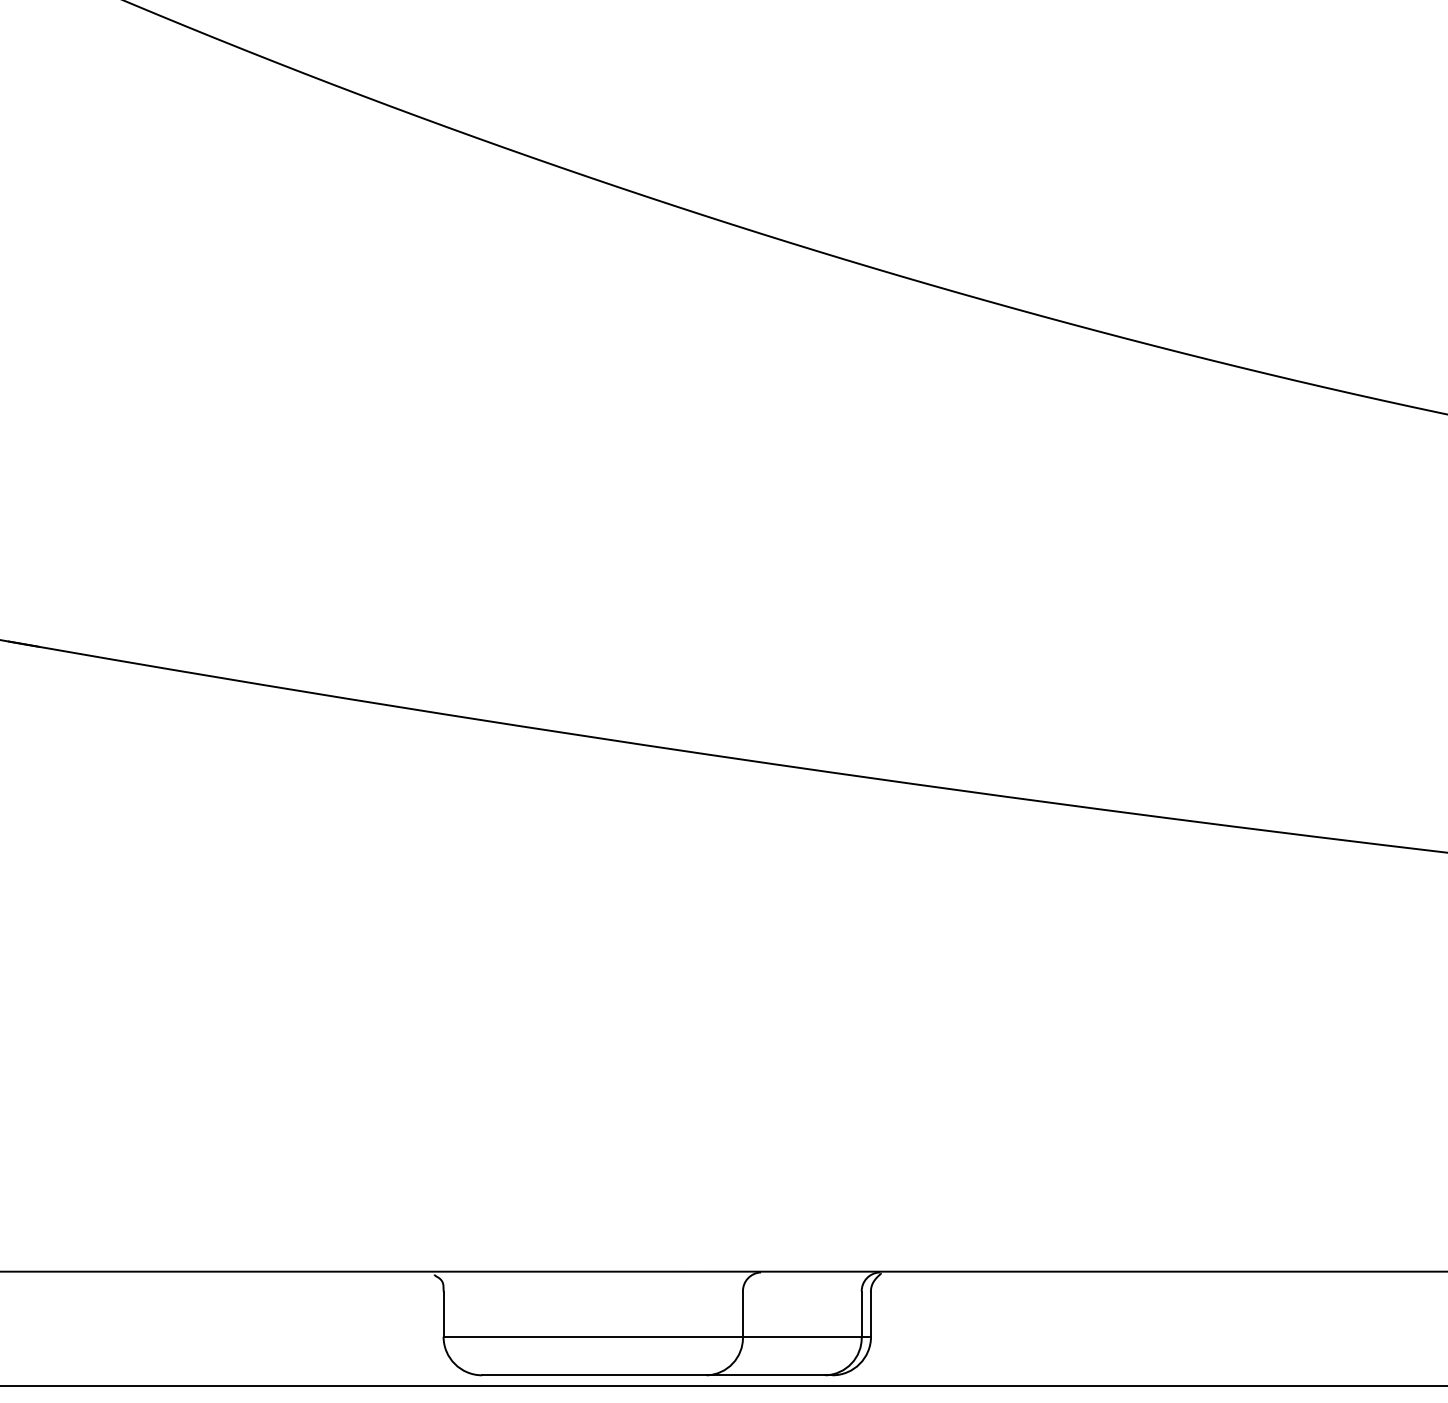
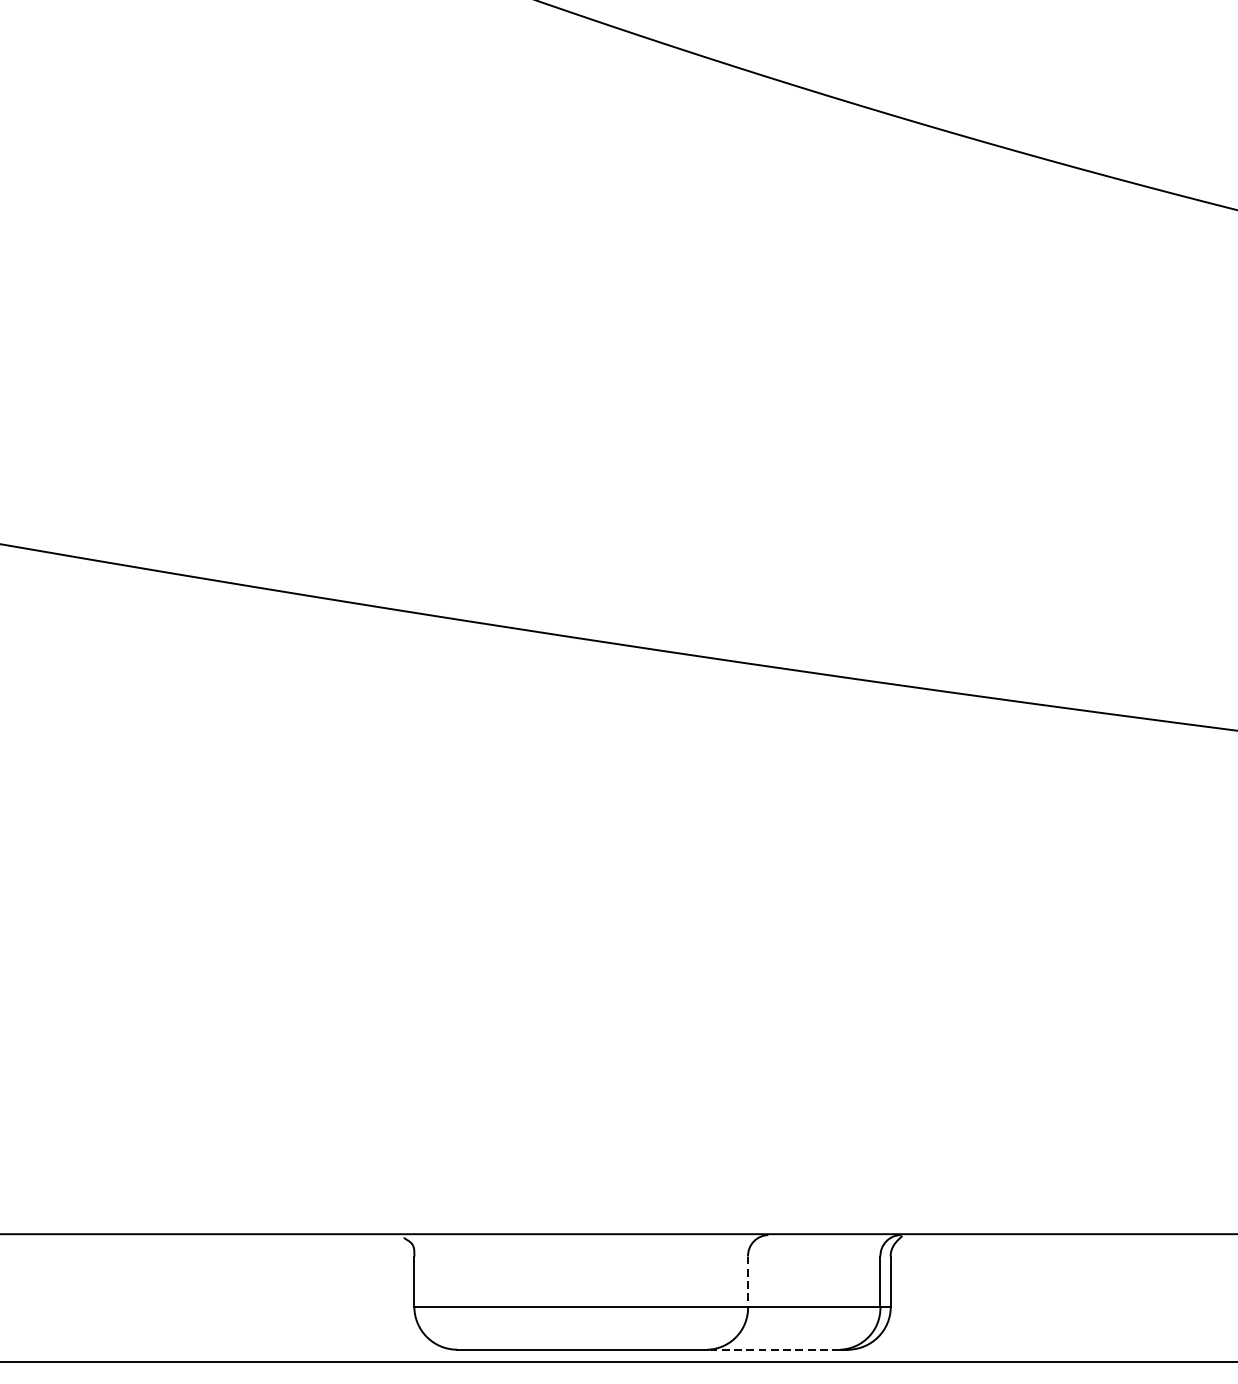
line: (742, 1314) -> (747, 1281), solid -> dashed
line: (765, 1375) -> (773, 1349), solid -> dashed

